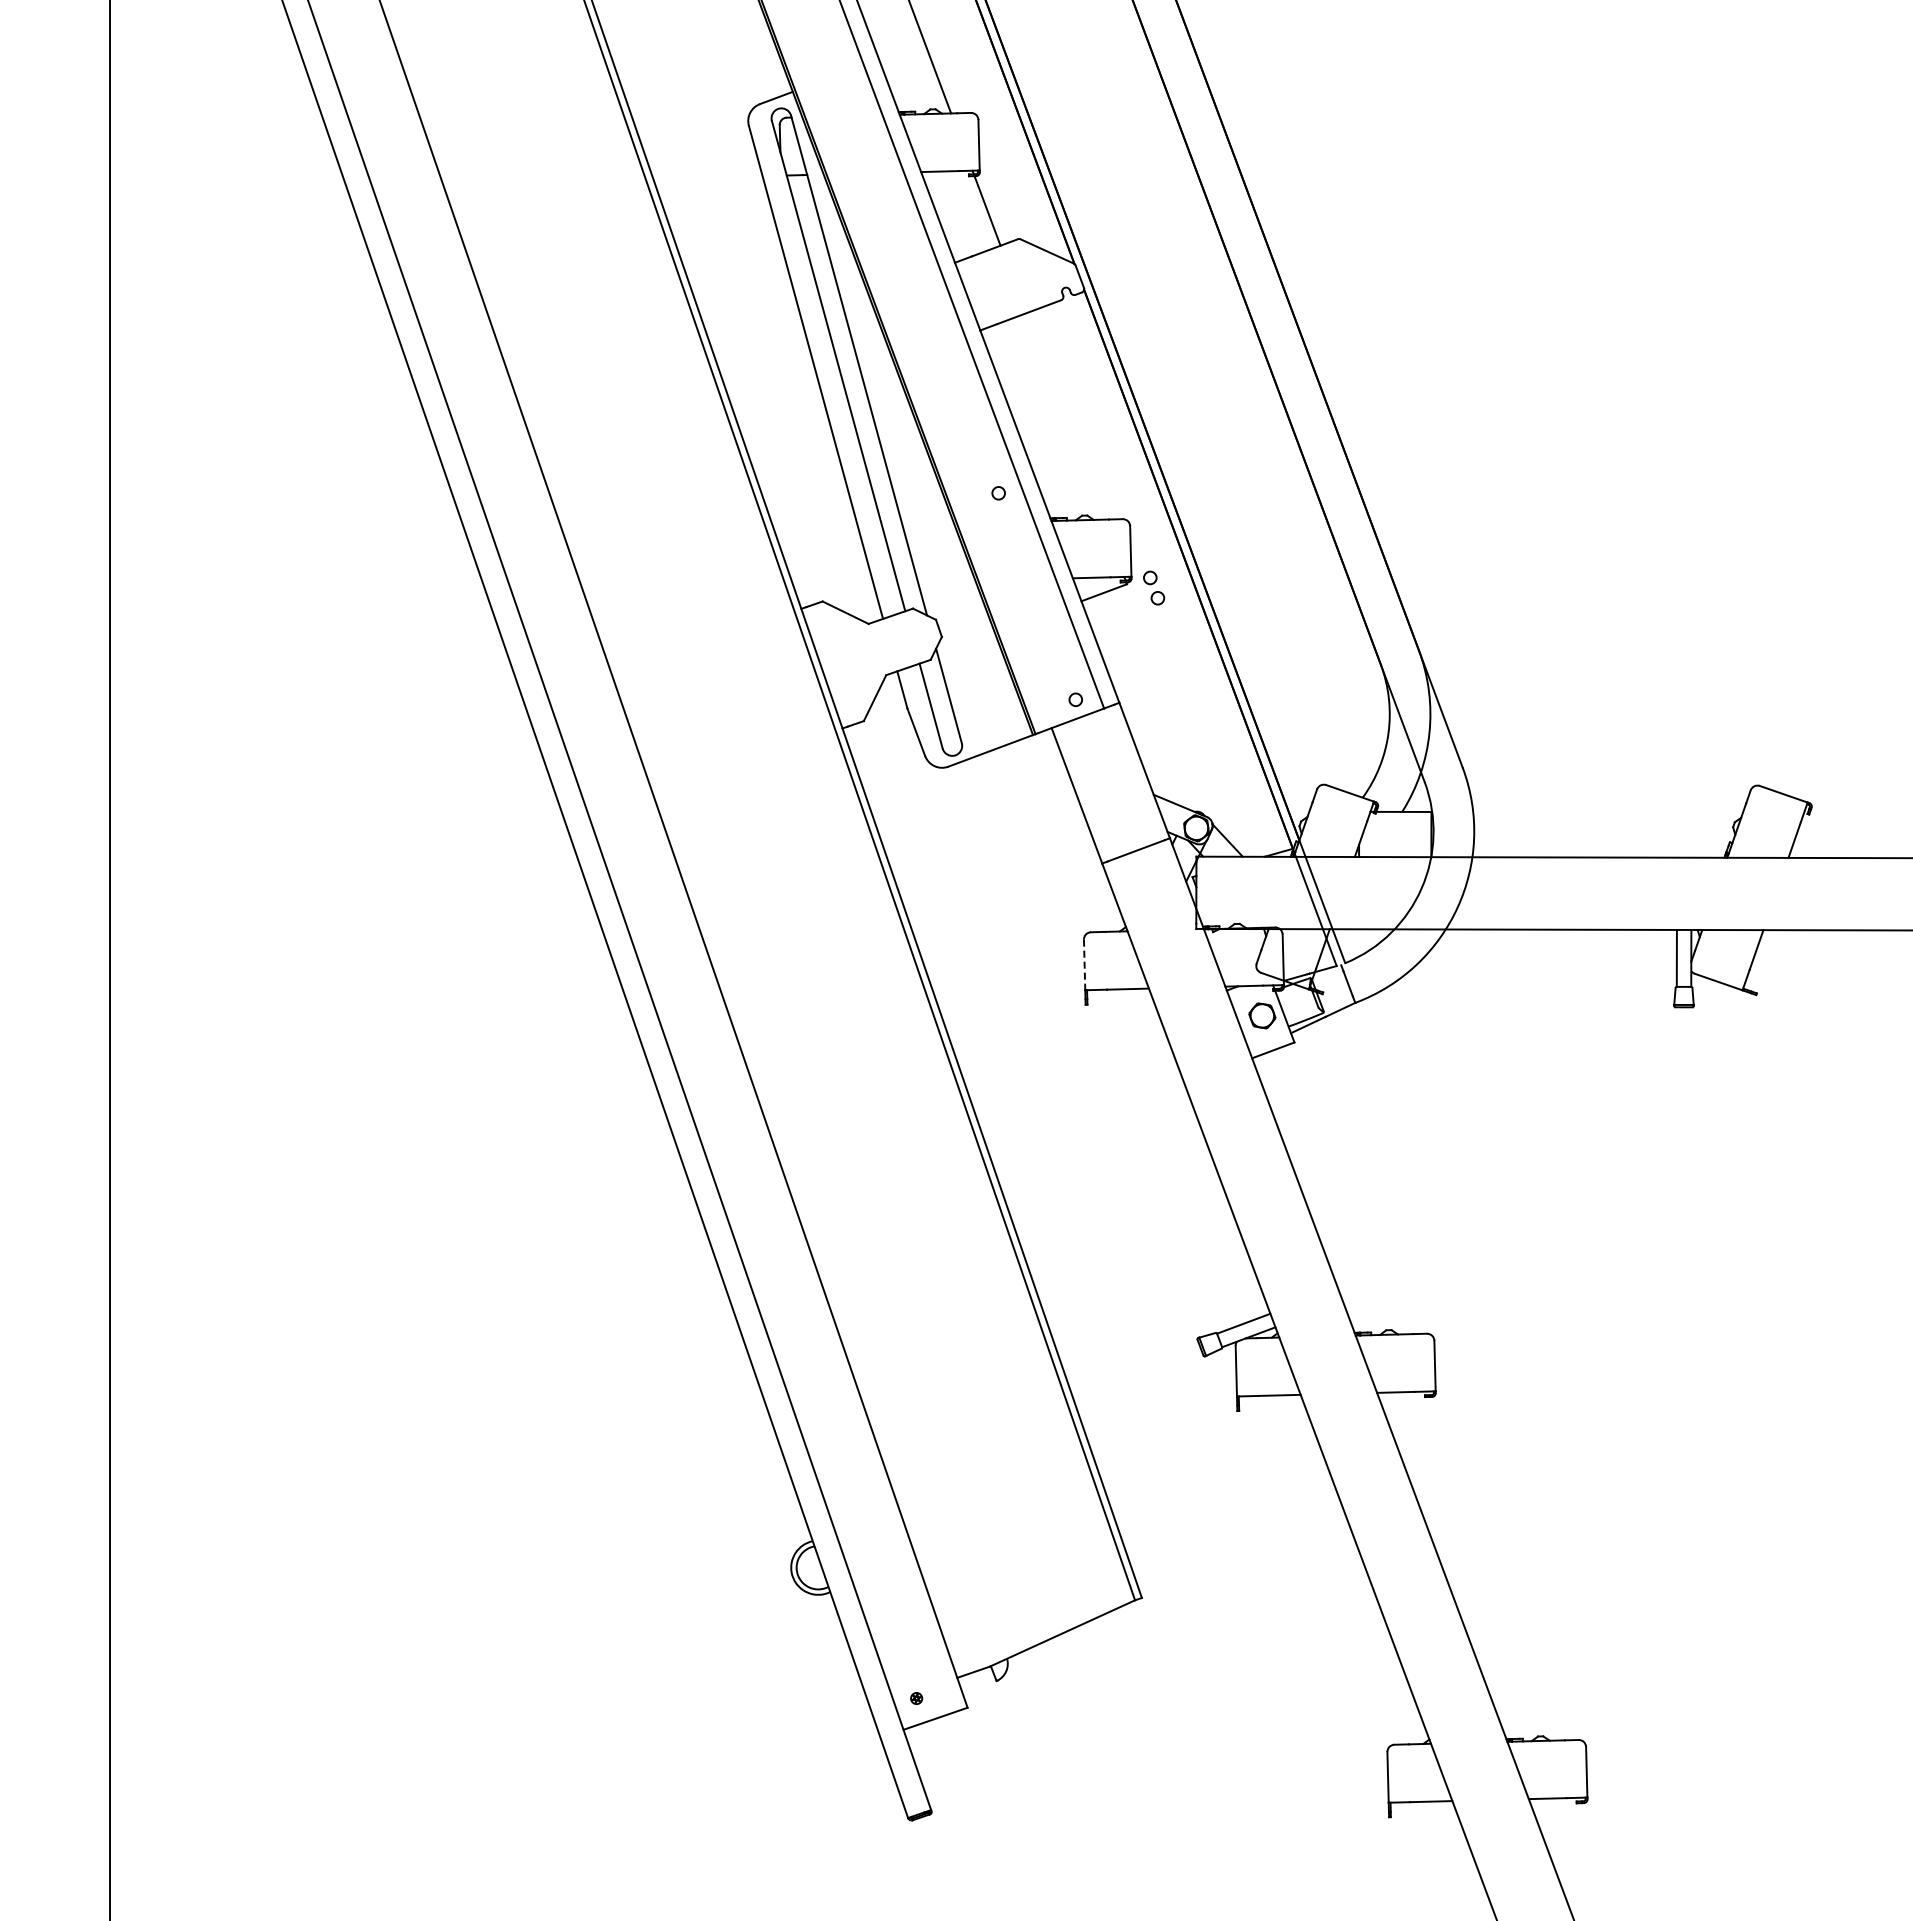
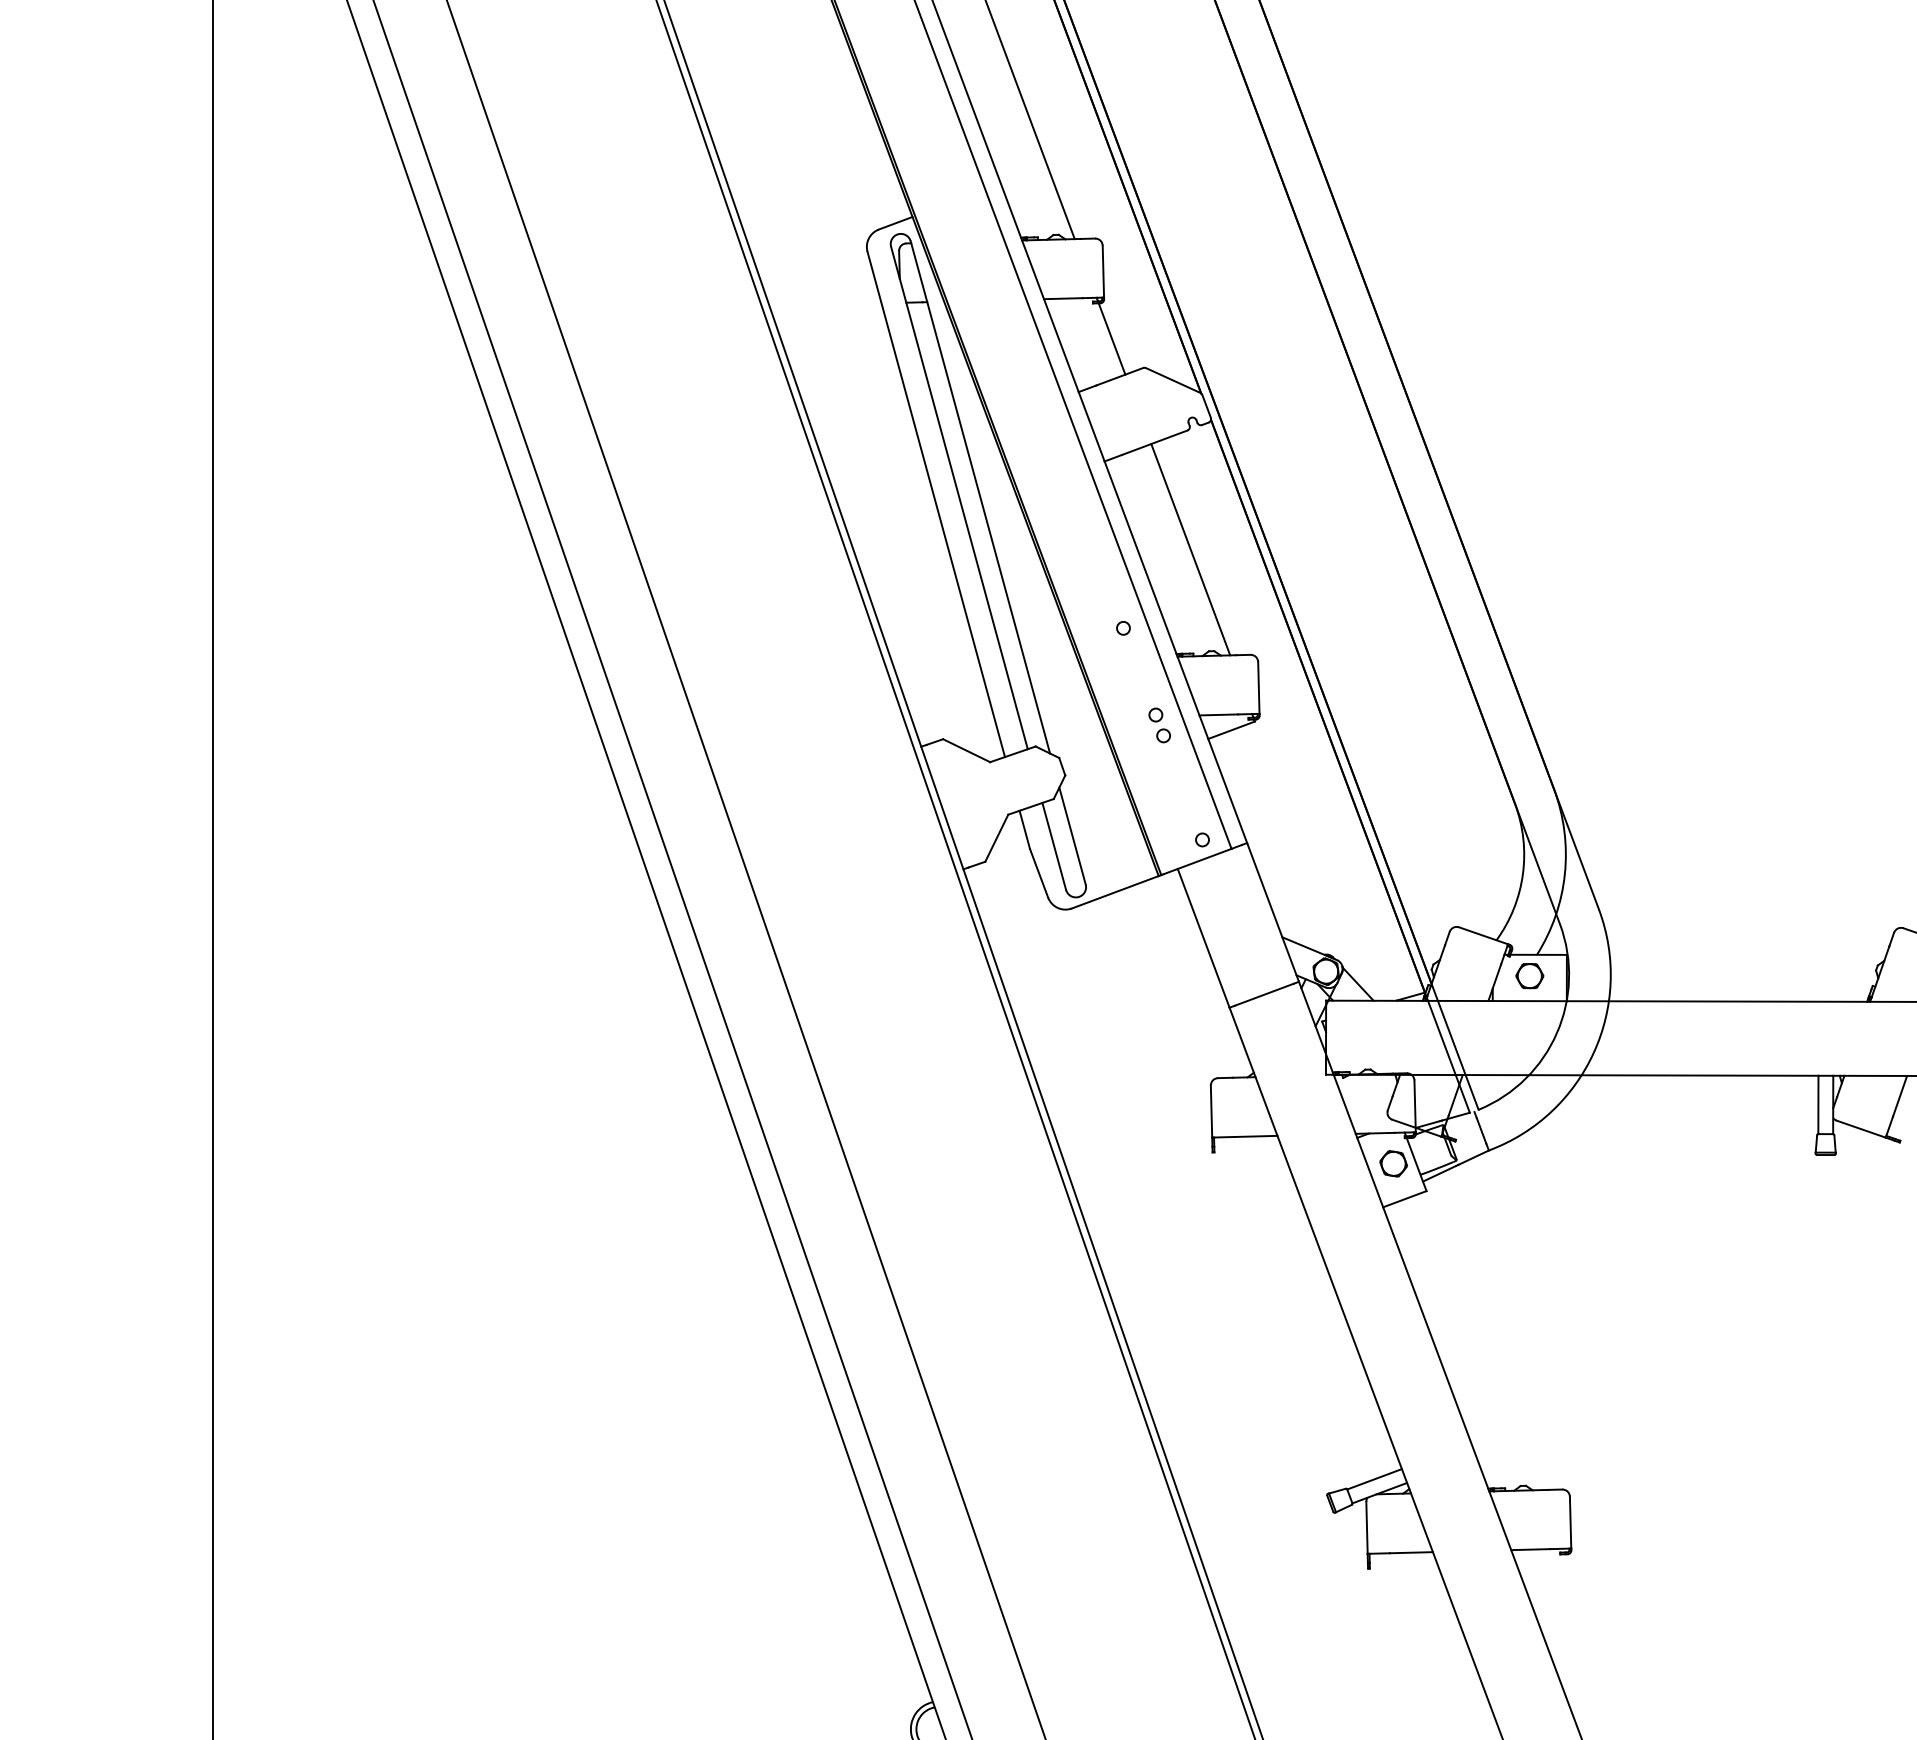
line: (1063, 416) -> (1189, 549), added
part: (1154, 587) -> (1160, 724), moved
part: (1395, 832) -> (1530, 975), added
line: (1084, 965) -> (1211, 1112), dashed -> solid

